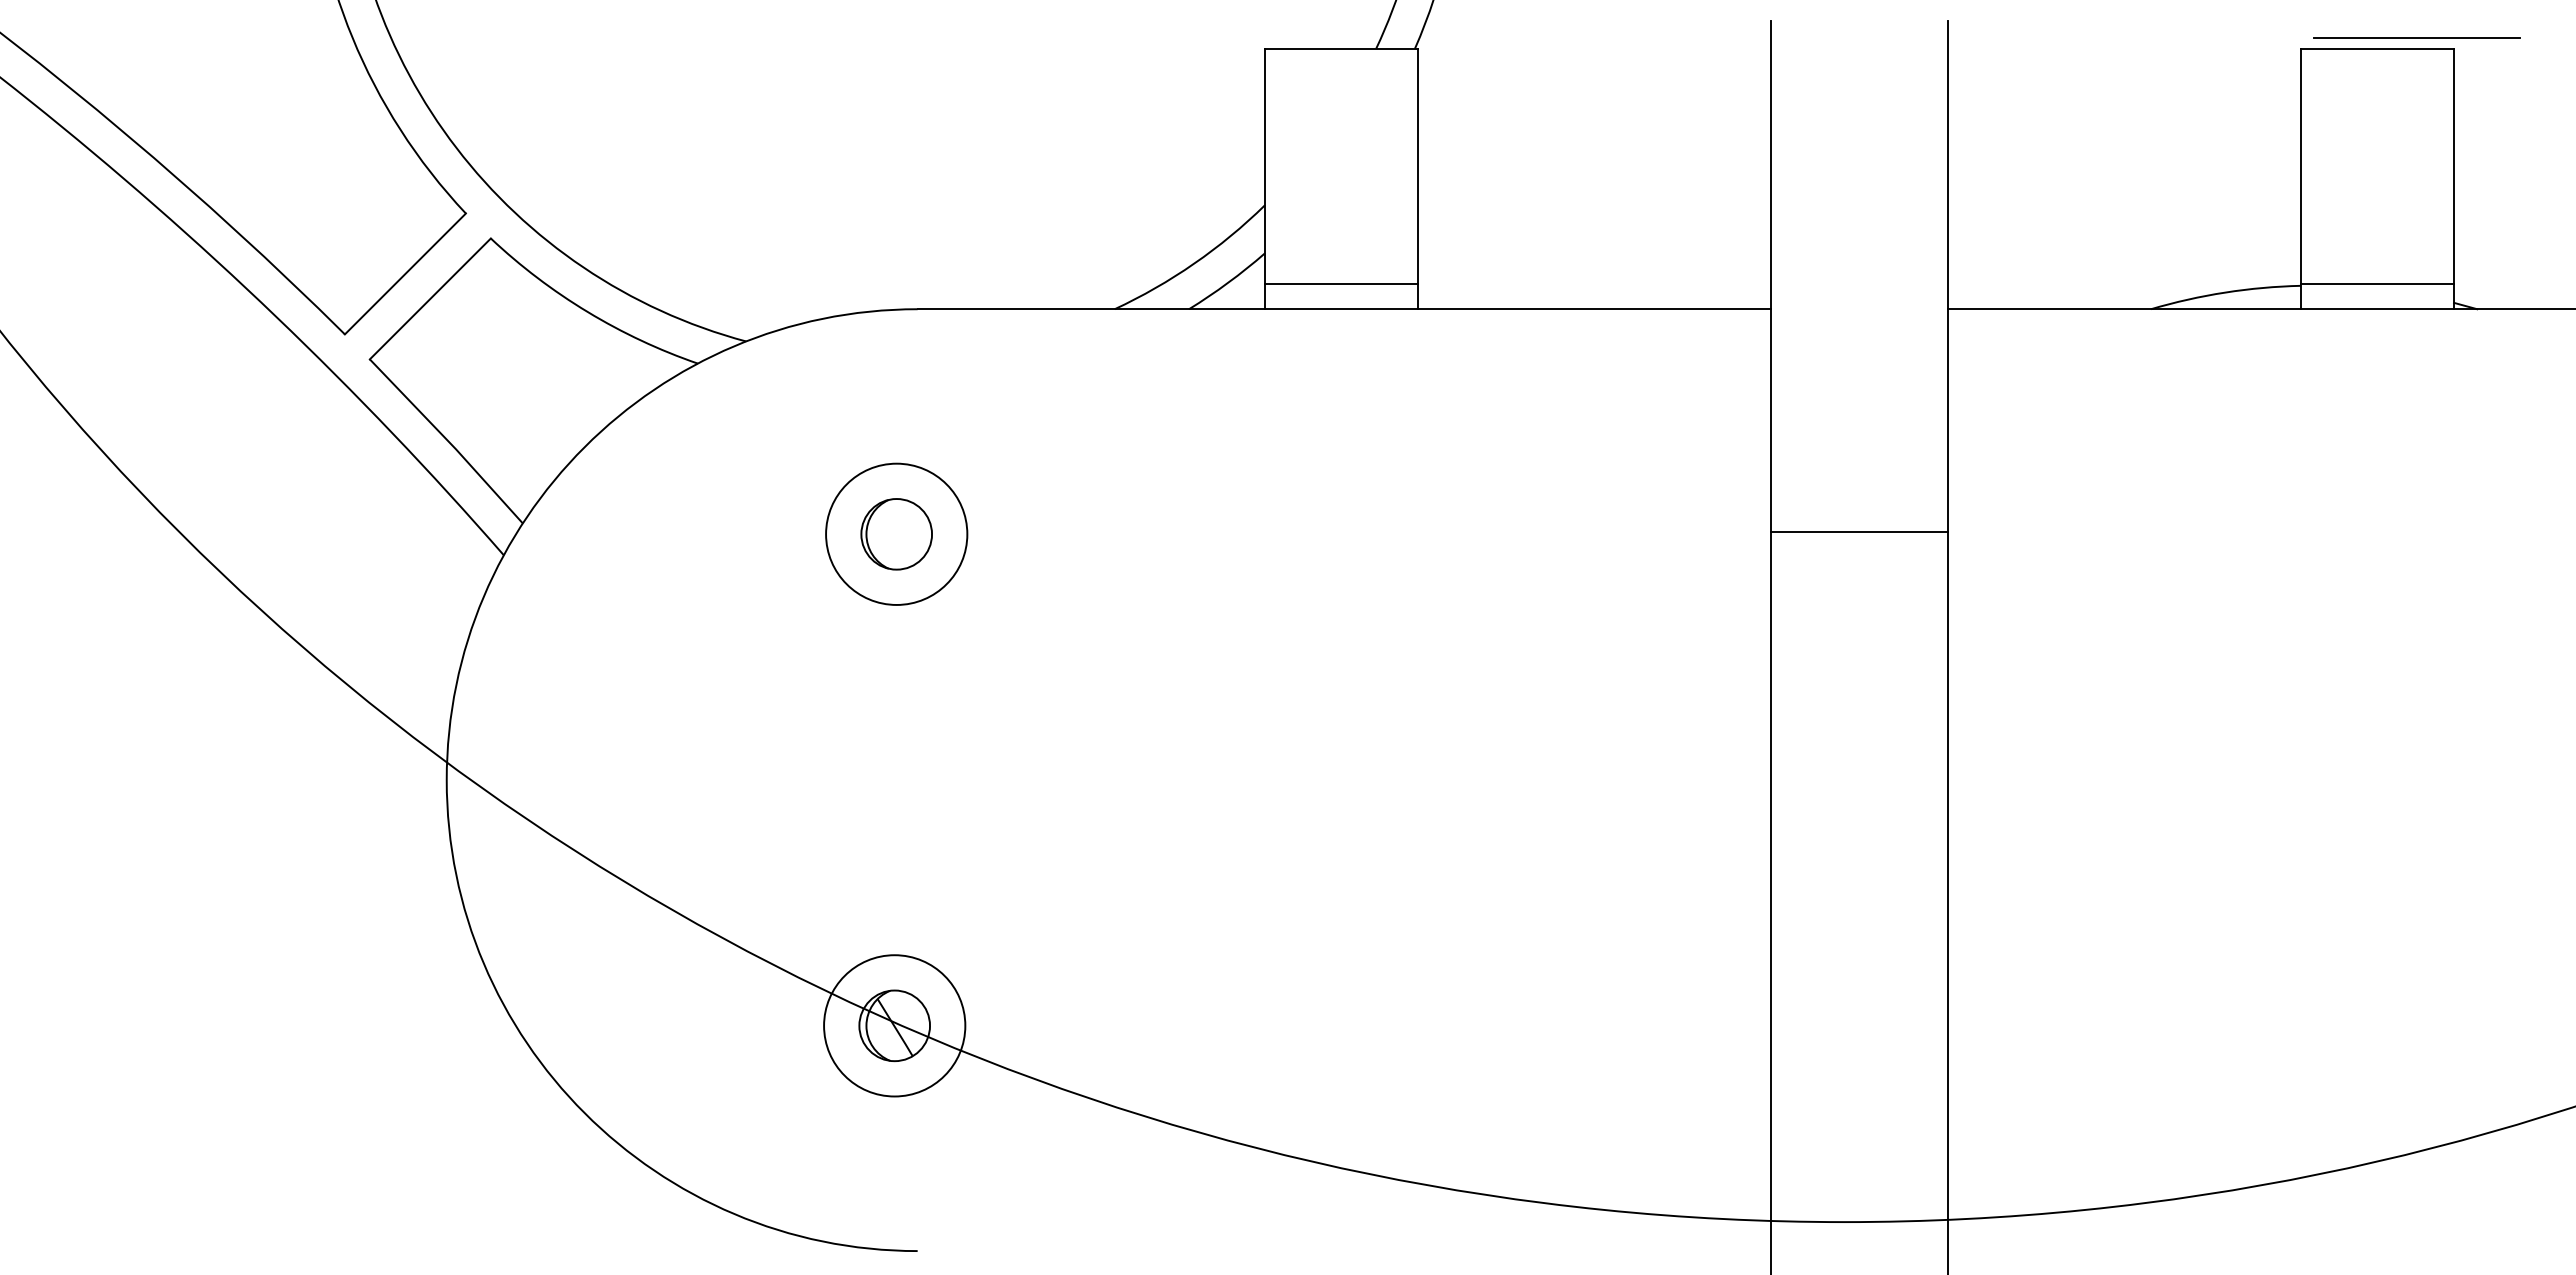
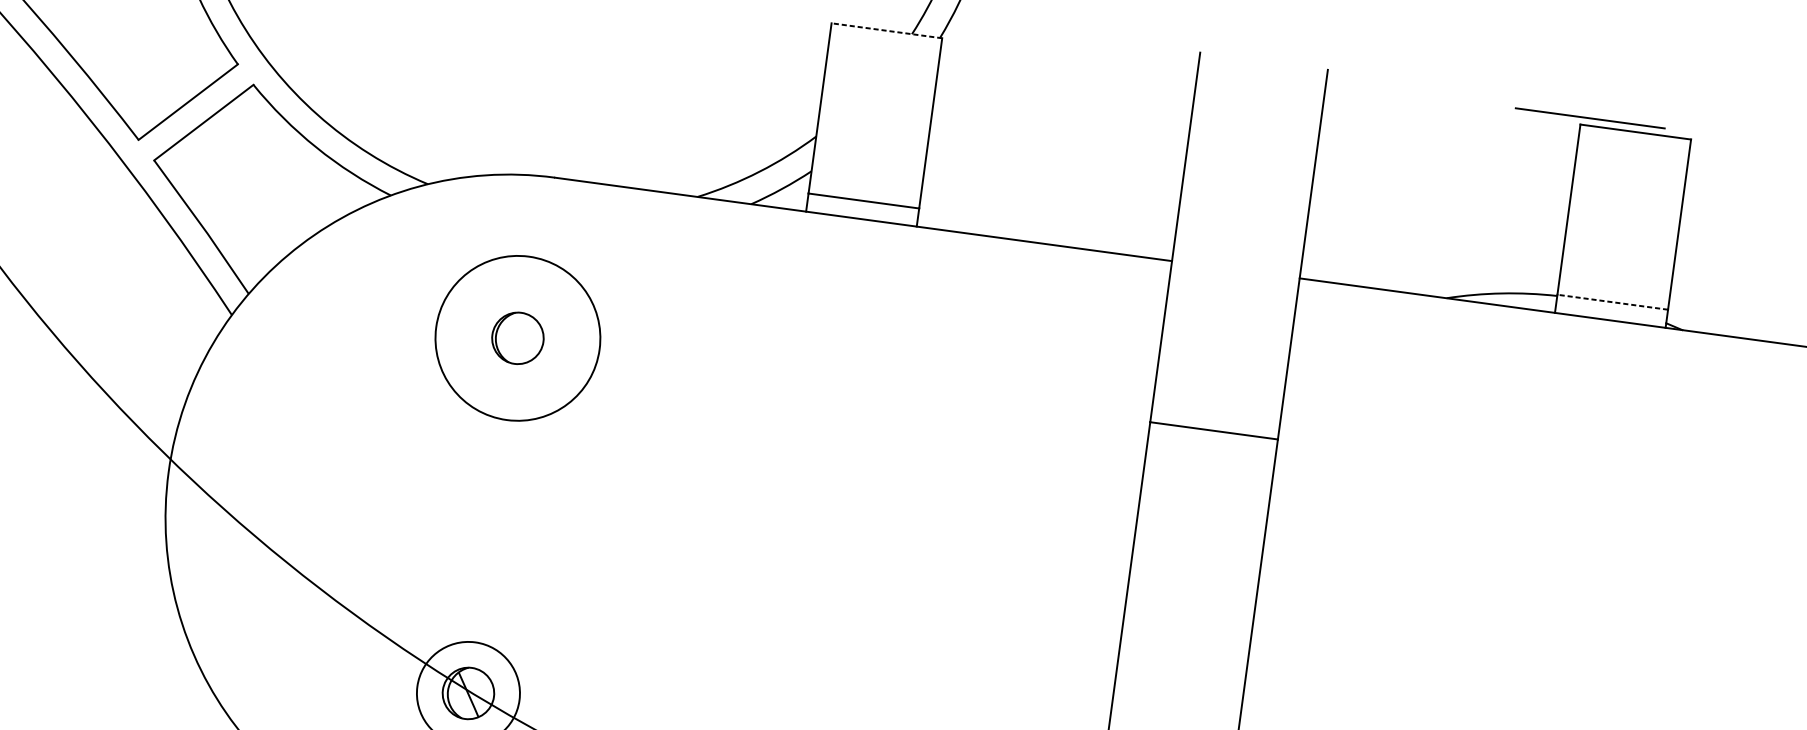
line: (2416, 37) -> (1589, 117), moved
line: (1341, 48) -> (886, 30), solid -> dashed
line: (2377, 284) -> (1612, 302), solid -> dashed
circle: (896, 533) -> (517, 337), size x1.6

